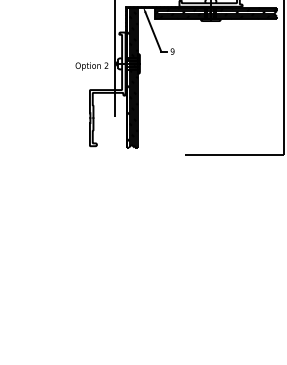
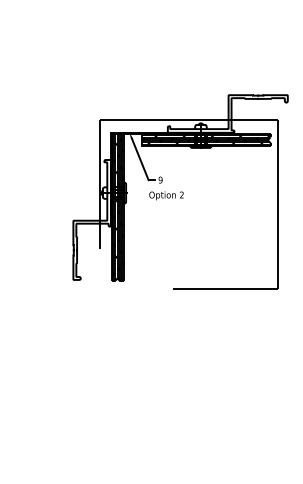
text: (91, 66) -> (166, 195), moved

